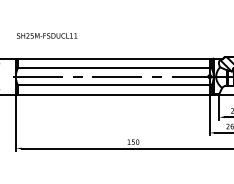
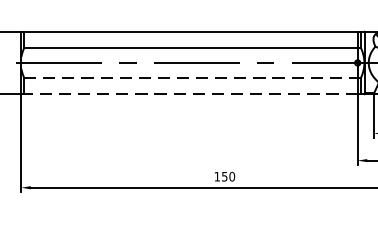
line: (114, 85) -> (192, 78), solid -> dashed
line: (113, 94) -> (190, 93), solid -> dashed

